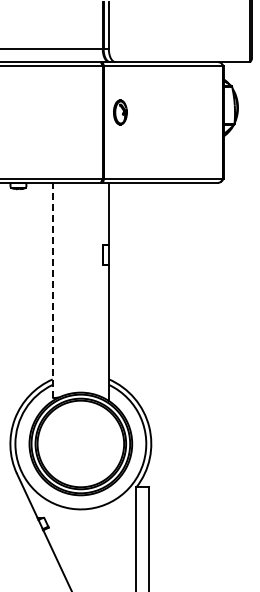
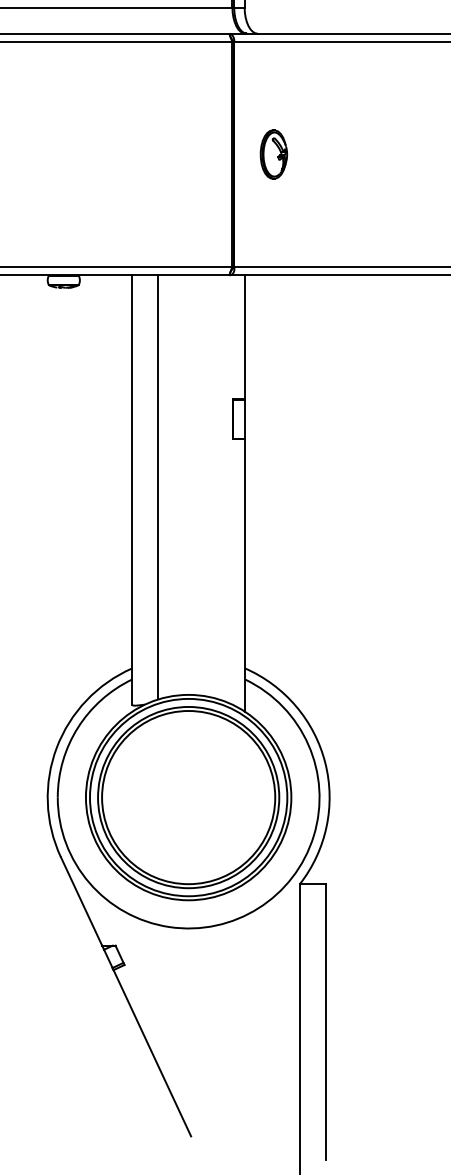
part: (120, 112) -> (273, 154), moved
line: (65, 288) -> (157, 486), added
line: (52, 289) -> (131, 488), dashed -> solid

